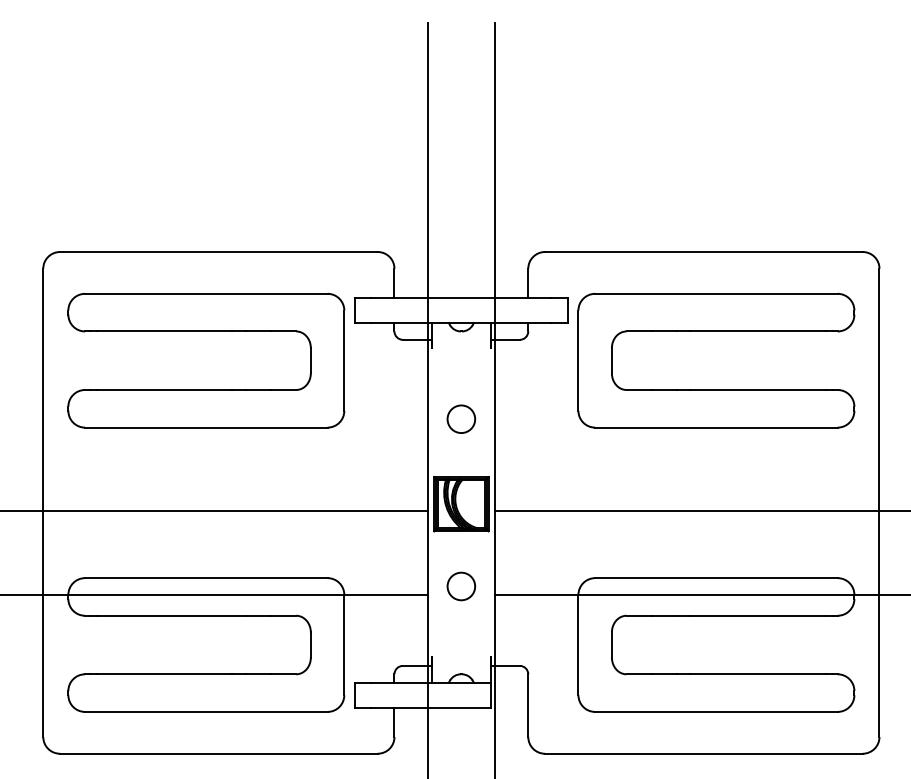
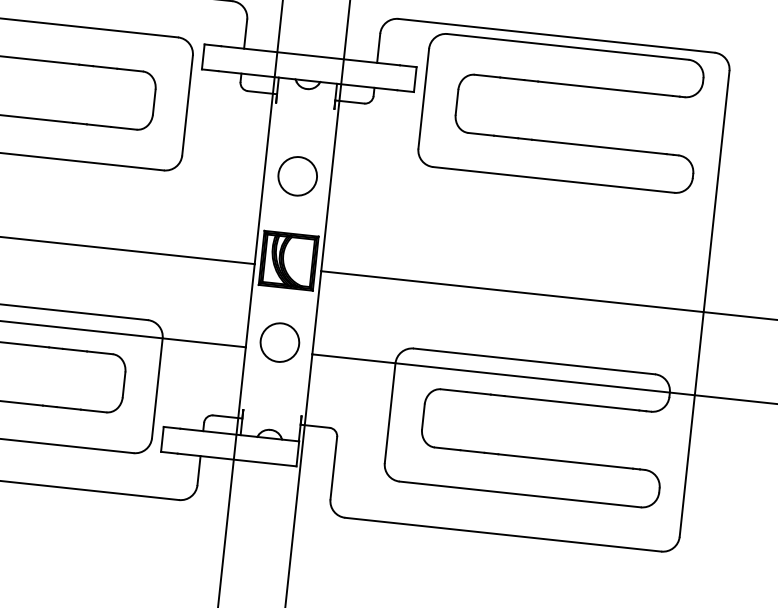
part: (716, 331) -> (564, 84), moved
circle: (461, 419) -> (297, 176), size x1.4
circle: (461, 586) -> (280, 342), size x1.4

